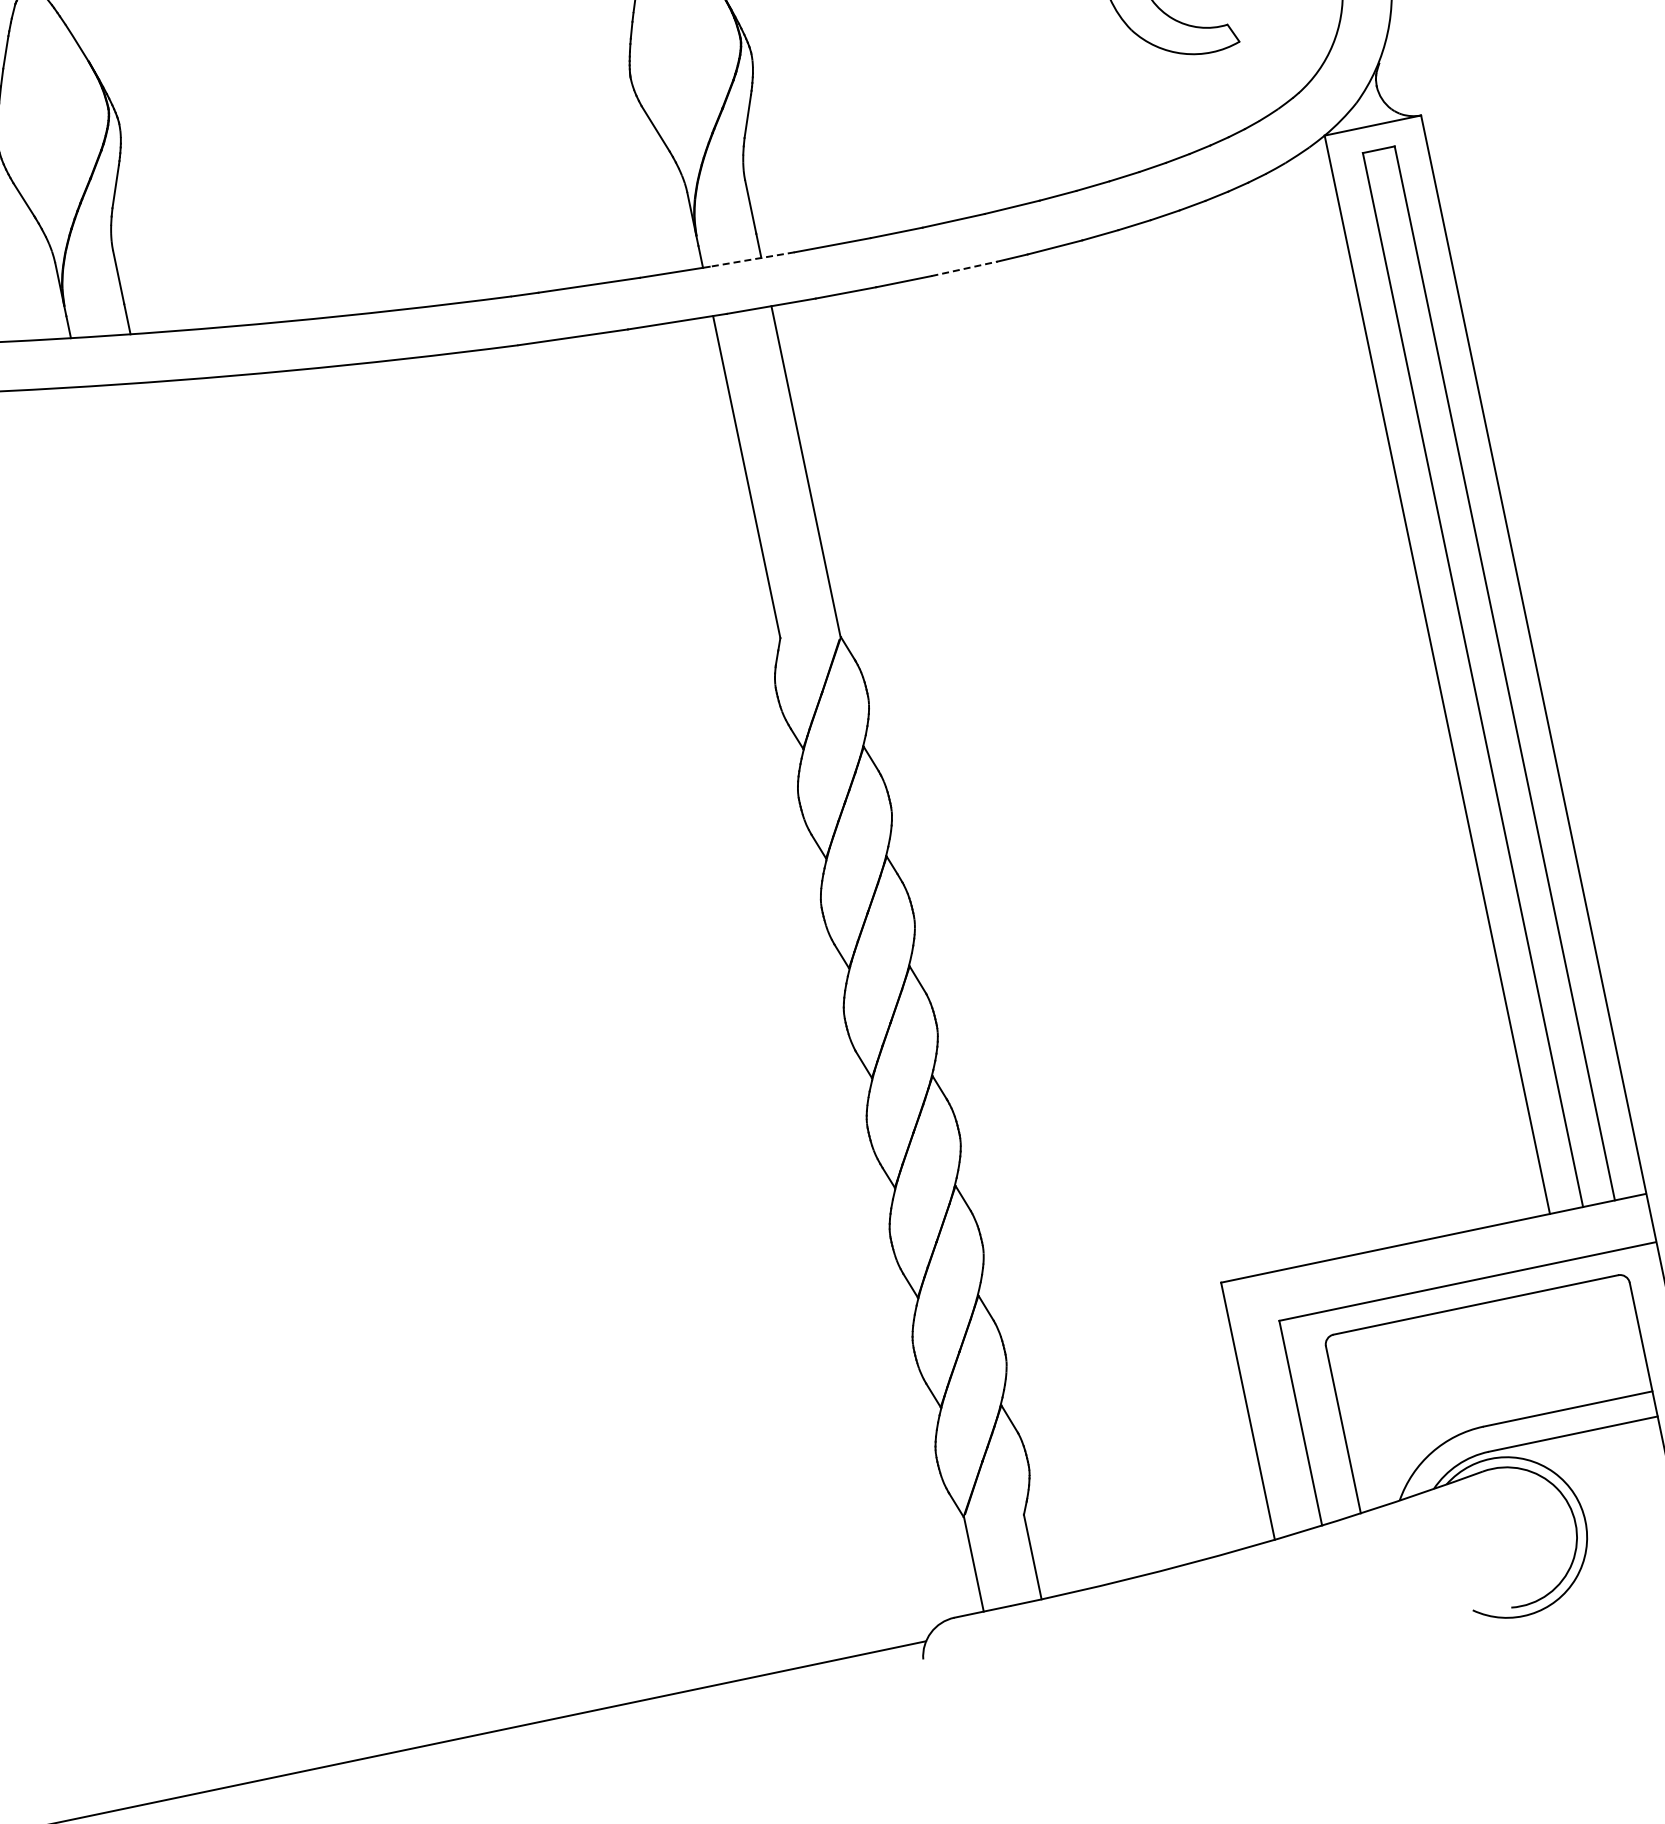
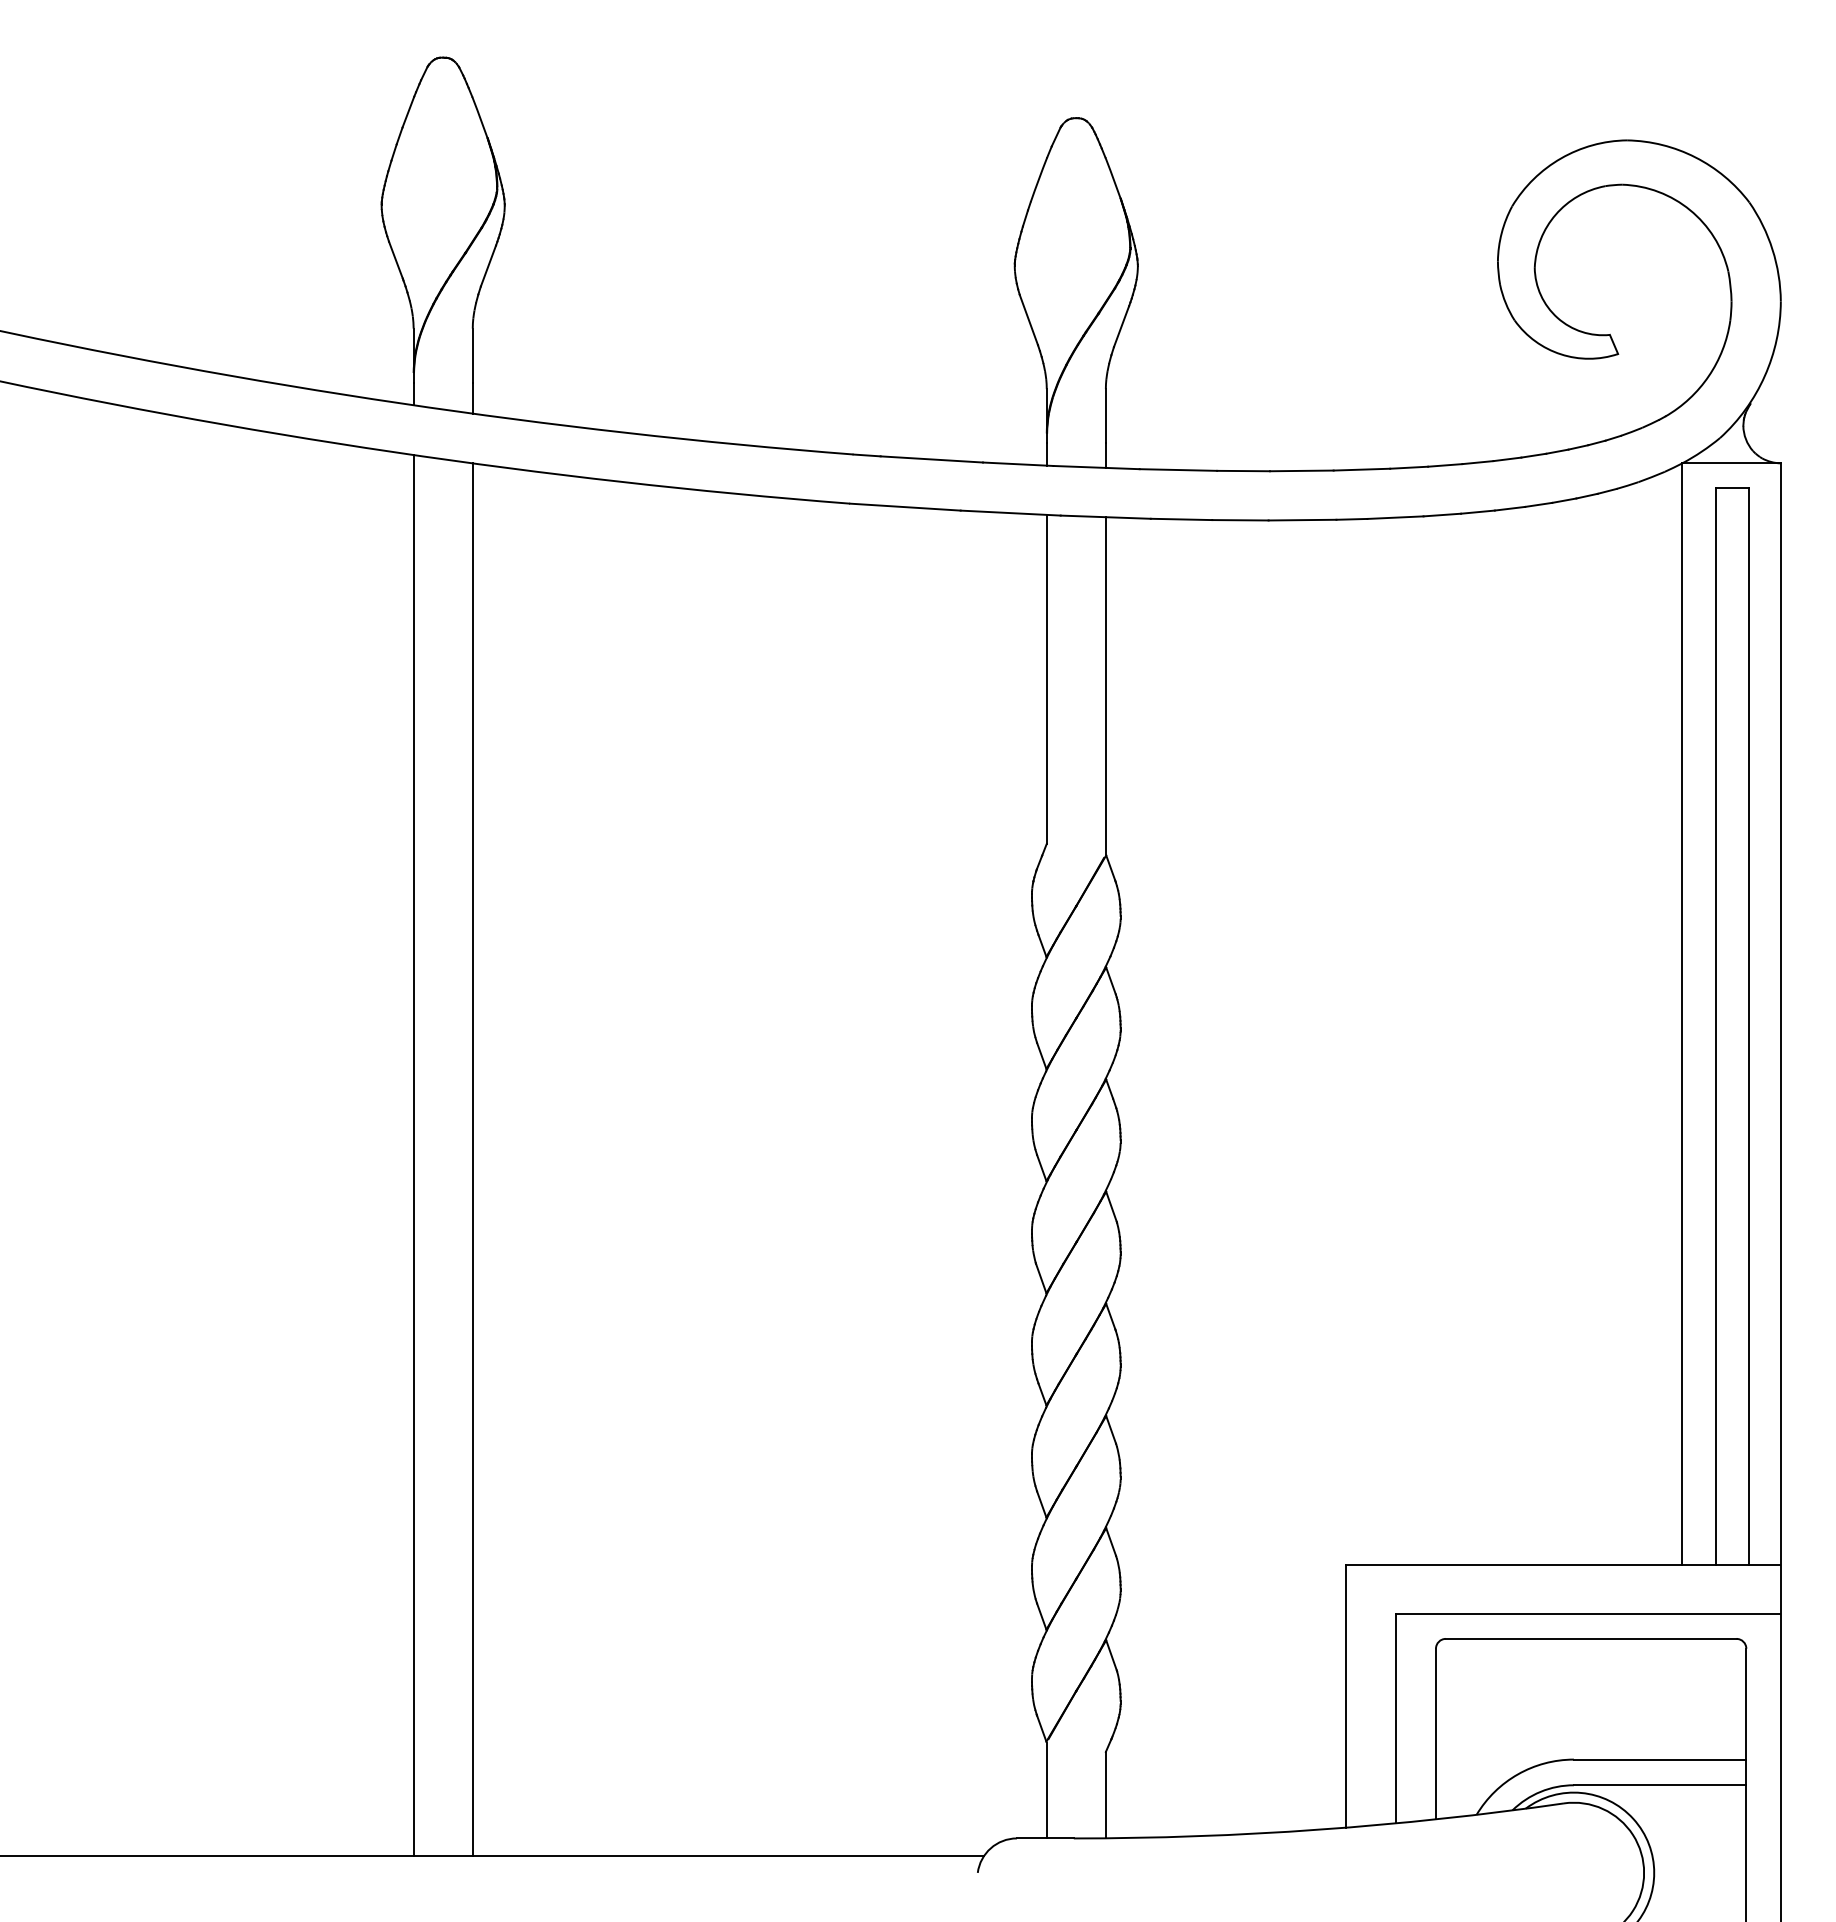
line: (752, 259) -> (1096, 467), dashed -> solid
line: (964, 269) -> (1302, 520), dashed -> solid
line: (282, 1064) -> (472, 1159), added
line: (224, 1072) -> (413, 1155), added

